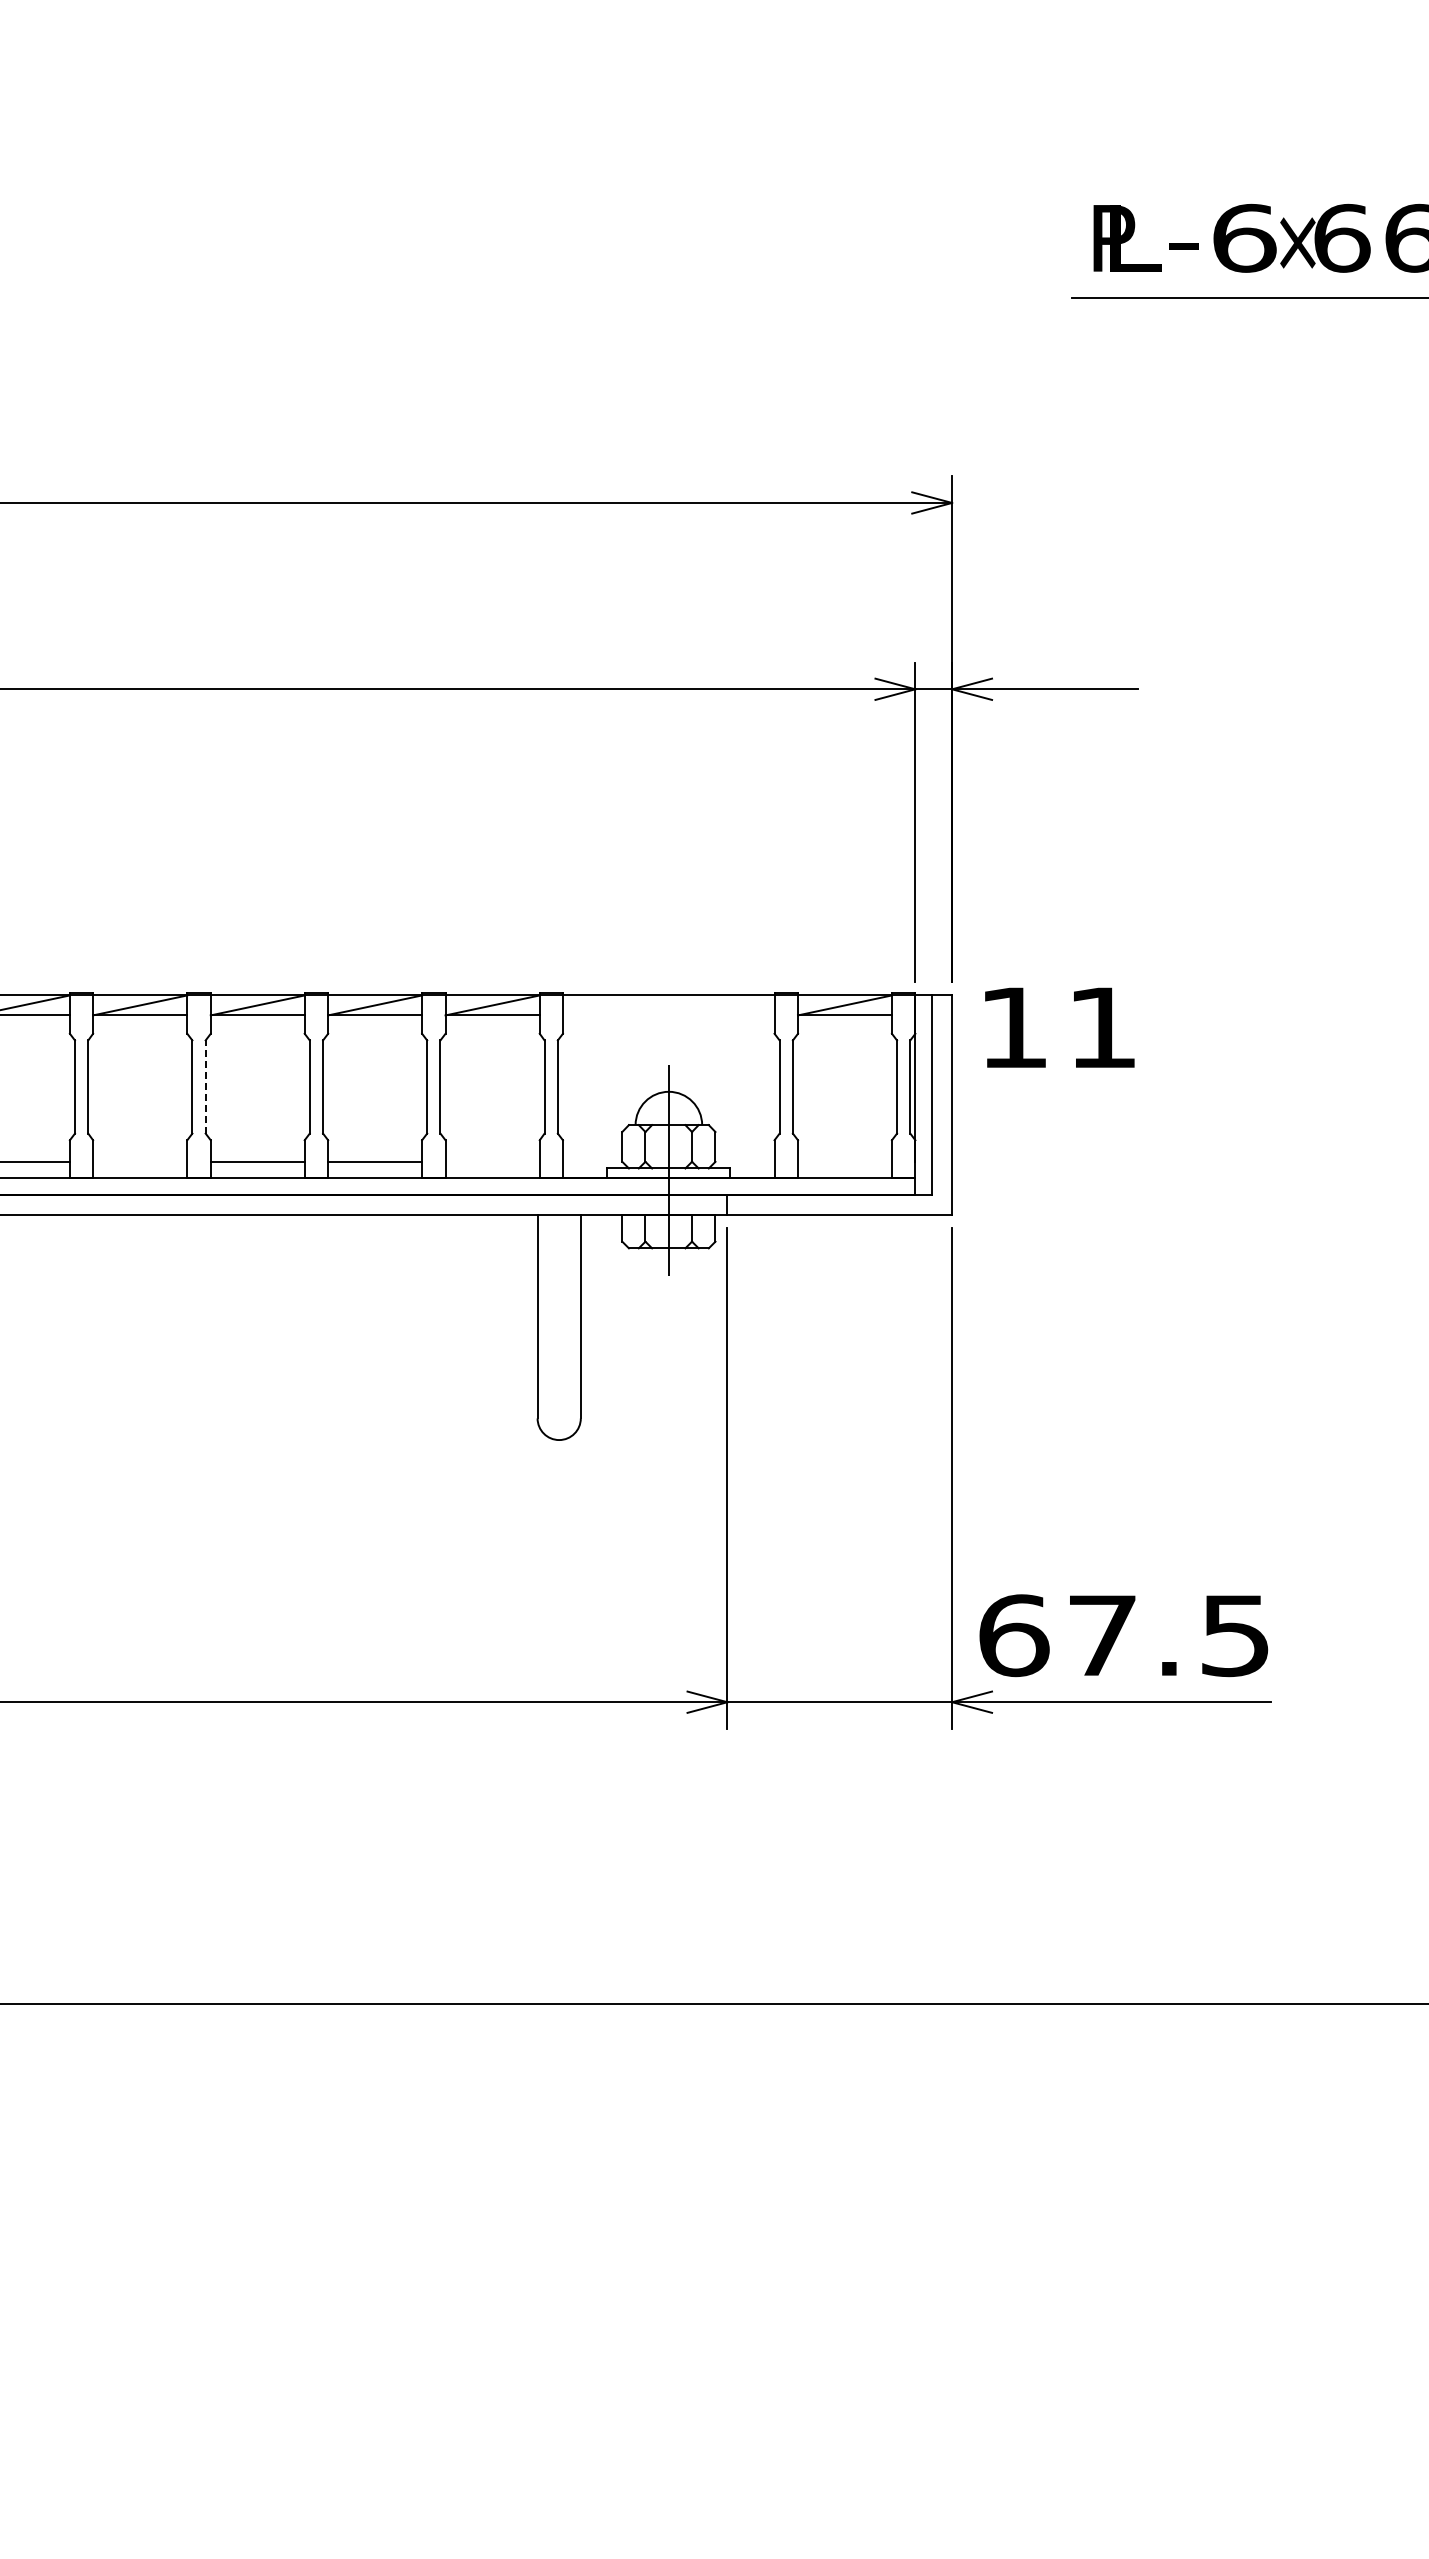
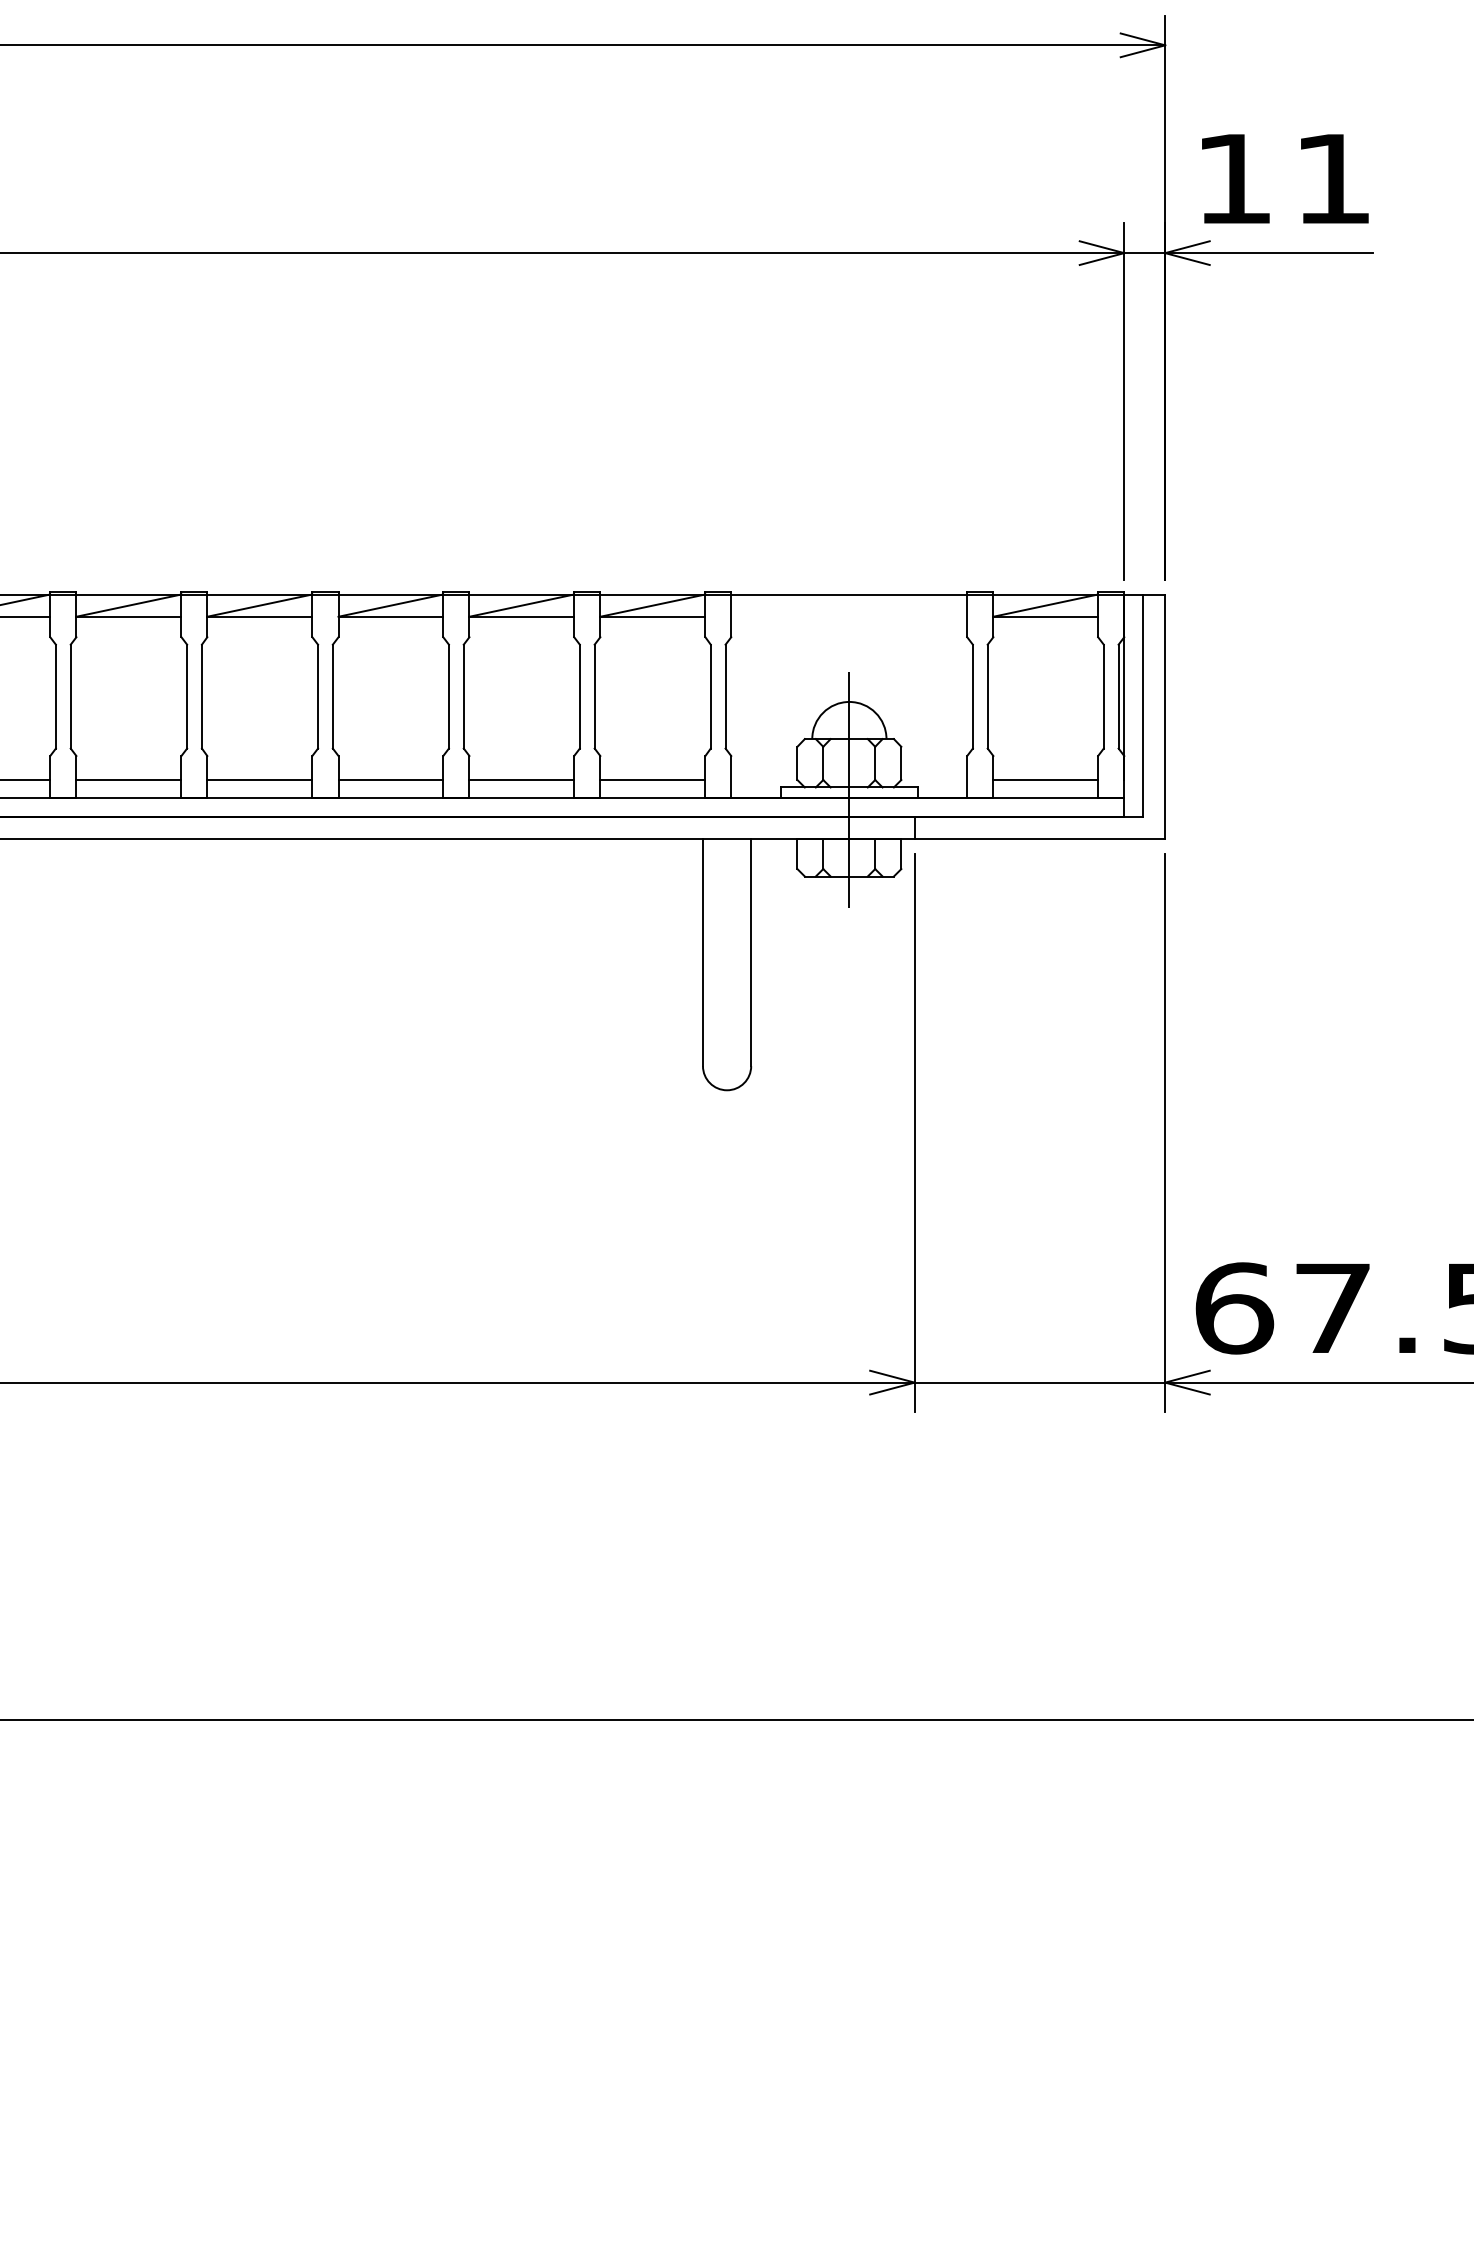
text: (1059, 1027) -> (1284, 178), moved
line: (205, 1087) -> (332, 697), dashed -> solid
line: (140, 1161) -> (260, 779), added
line: (492, 1161) -> (652, 779), added
line: (844, 1161) -> (1045, 779), added

